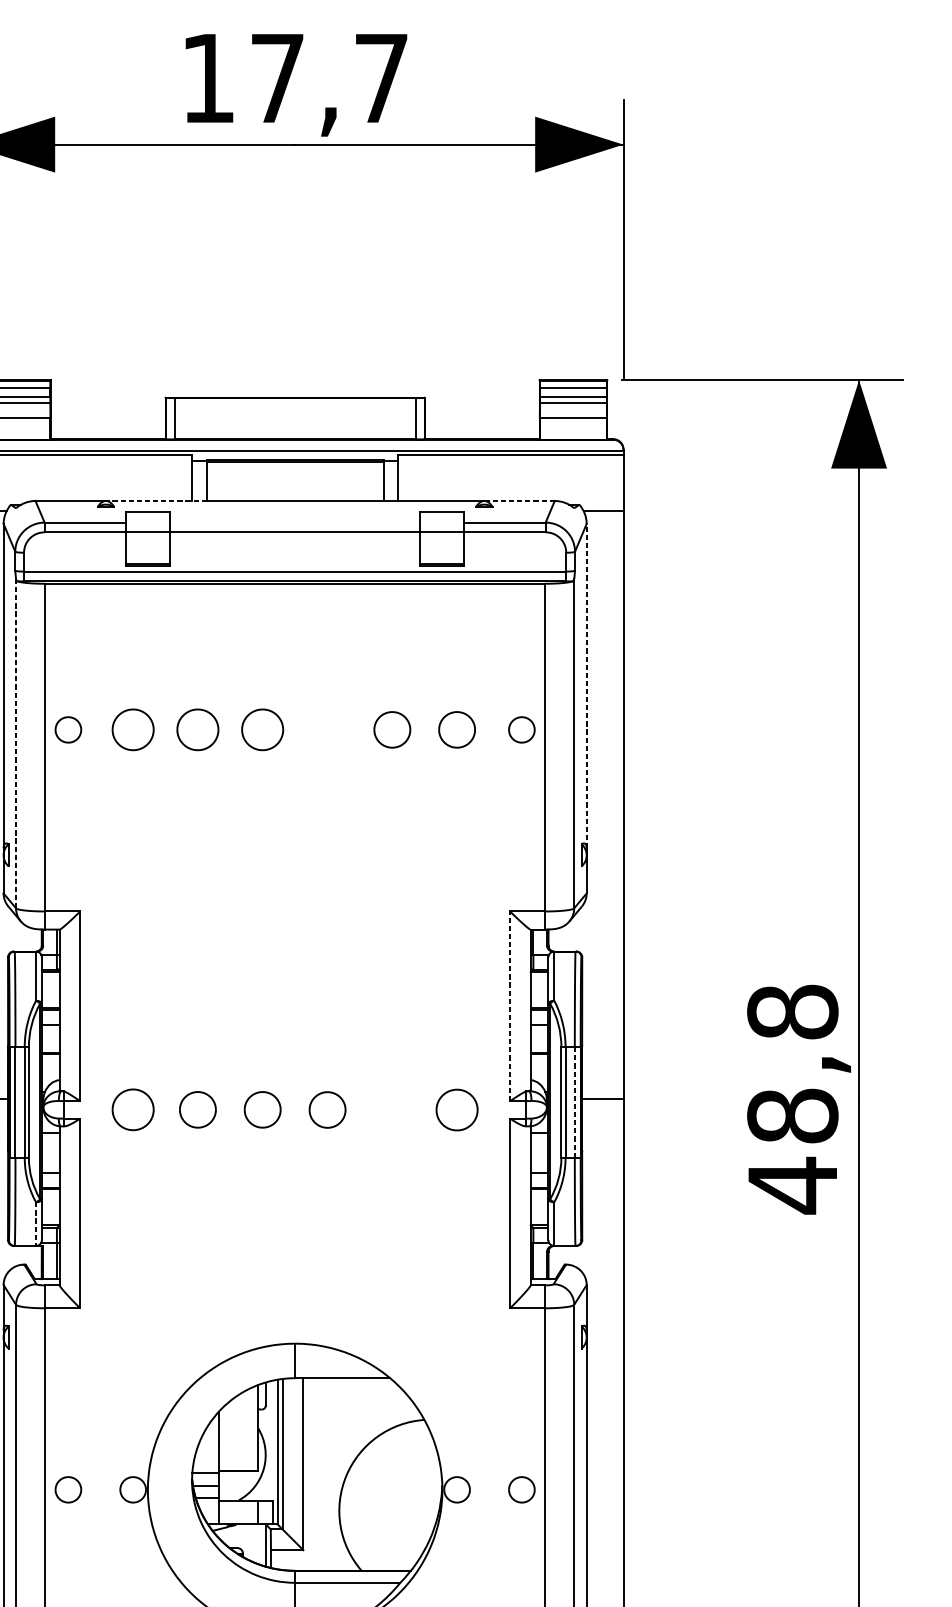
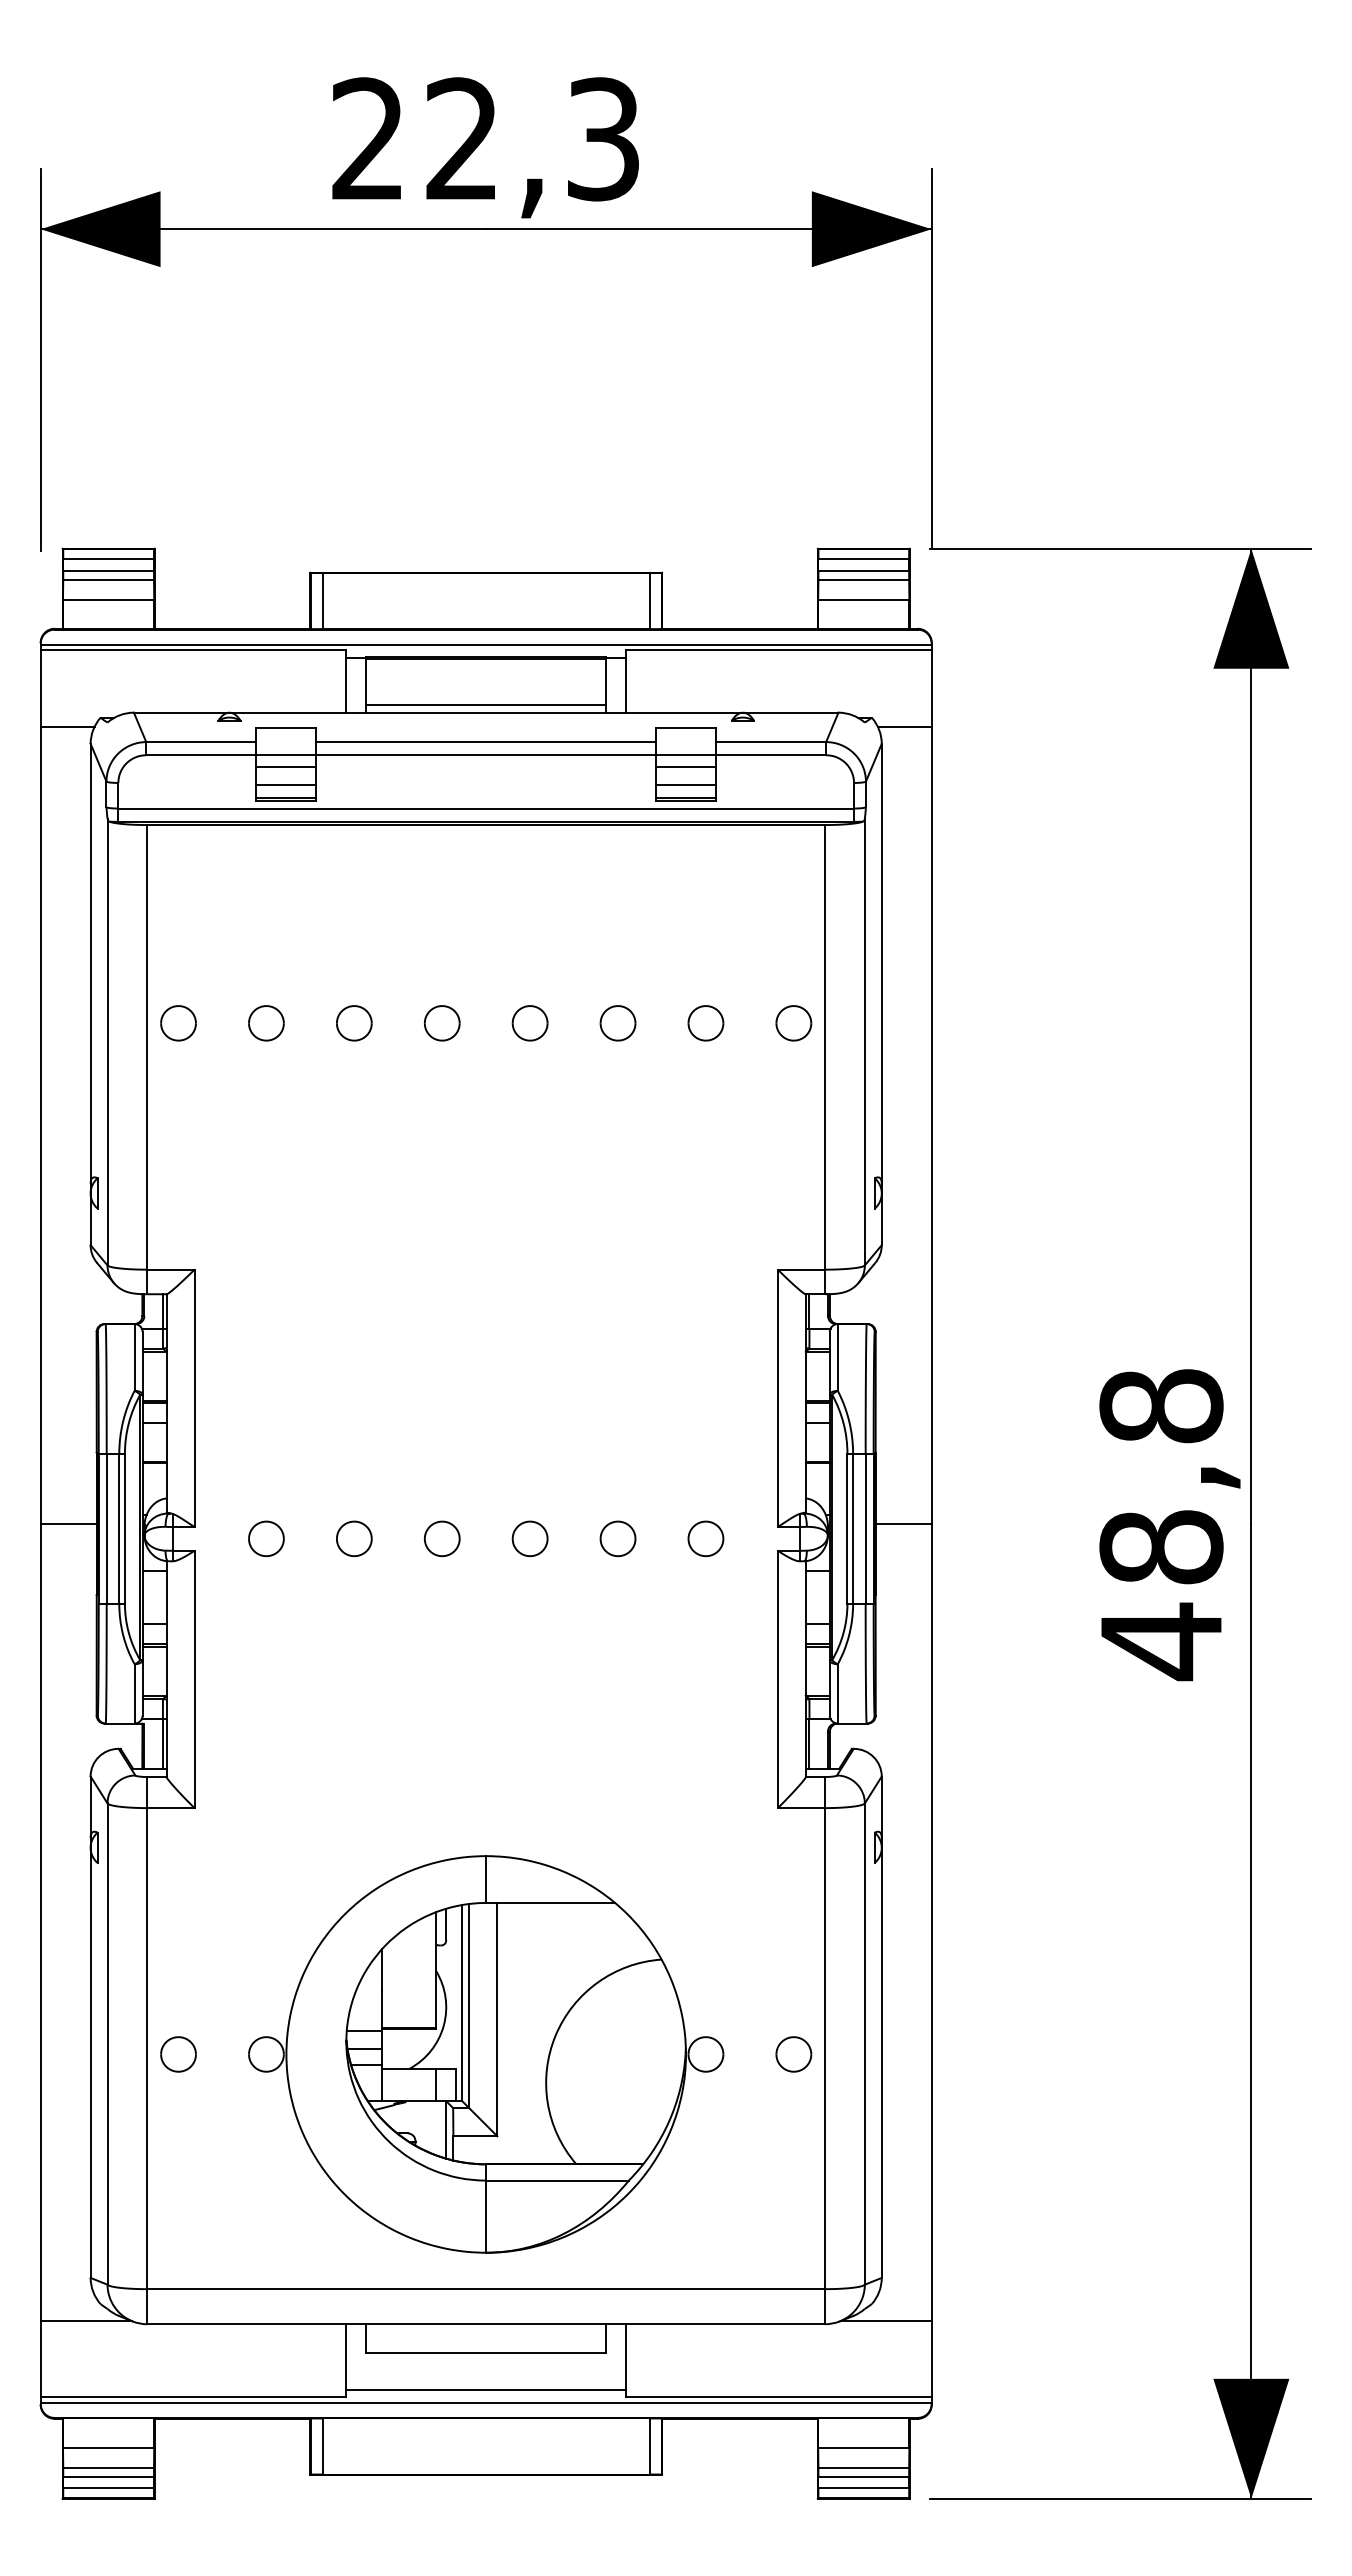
text: (294, 78) -> (485, 139), 17,7 -> 22,3
line: (295, 494) -> (486, 704), added
line: (156, 500) -> (297, 712), dashed -> solid
line: (519, 500) -> (790, 712), dashed -> solid
line: (295, 522) -> (486, 742), added
line: (147, 541) -> (286, 767), added
line: (442, 541) -> (685, 767), added
line: (147, 553) -> (286, 784), added
line: (442, 553) -> (685, 784), added
line: (586, 685) -> (881, 963), dashed -> solid
part: (133, 730) -> (266, 1023), size x0.62
part: (198, 730) -> (354, 1023), size x0.62
part: (262, 730) -> (442, 1023), size x0.62
part: (327, 730) -> (529, 1023), added
part: (391, 730) -> (617, 1023), size x0.71
part: (456, 730) -> (705, 1023), size x0.71
line: (16, 744) -> (107, 1042), dashed -> solid
line: (509, 1006) -> (777, 1398), dashed -> solid
line: (574, 1102) -> (865, 1528), dashed -> solid
part: (133, 1109) -> (266, 1538), size x0.62
part: (198, 1109) -> (354, 1538), size x0.71
part: (262, 1109) -> (442, 1538), size x0.71
part: (327, 1109) -> (529, 1538), size x0.71
part: (391, 1109) -> (617, 1538), added
part: (456, 1109) -> (705, 1538), size x0.62
line: (35, 1223) -> (134, 1693), dashed -> solid

